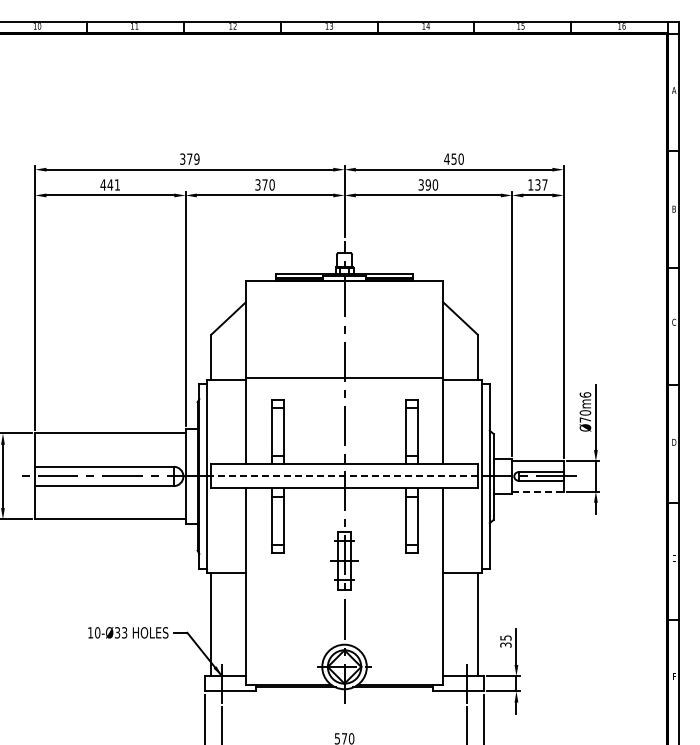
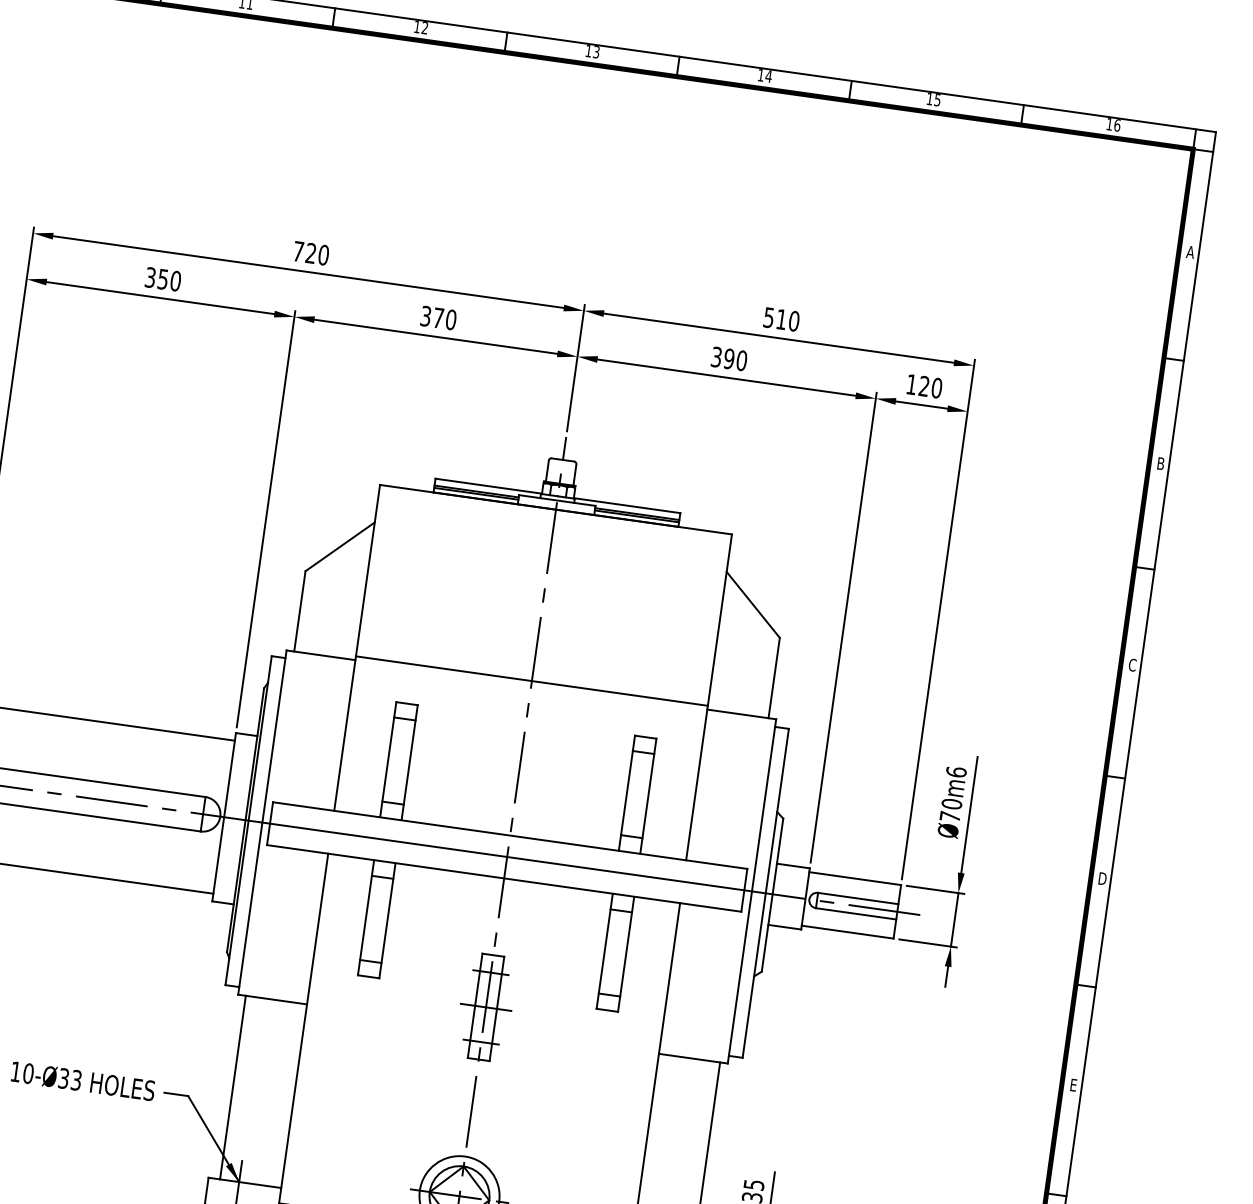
text: (189, 158) -> (310, 252), 379 -> 720
text: (450, 158) -> (775, 317), 450 -> 510
text: (110, 184) -> (163, 278), 441 -> 350
text: (541, 184) -> (930, 386), 137 -> 120
line: (345, 476) -> (508, 857), dashed -> solid
line: (537, 491) -> (846, 932), dashed -> solid

